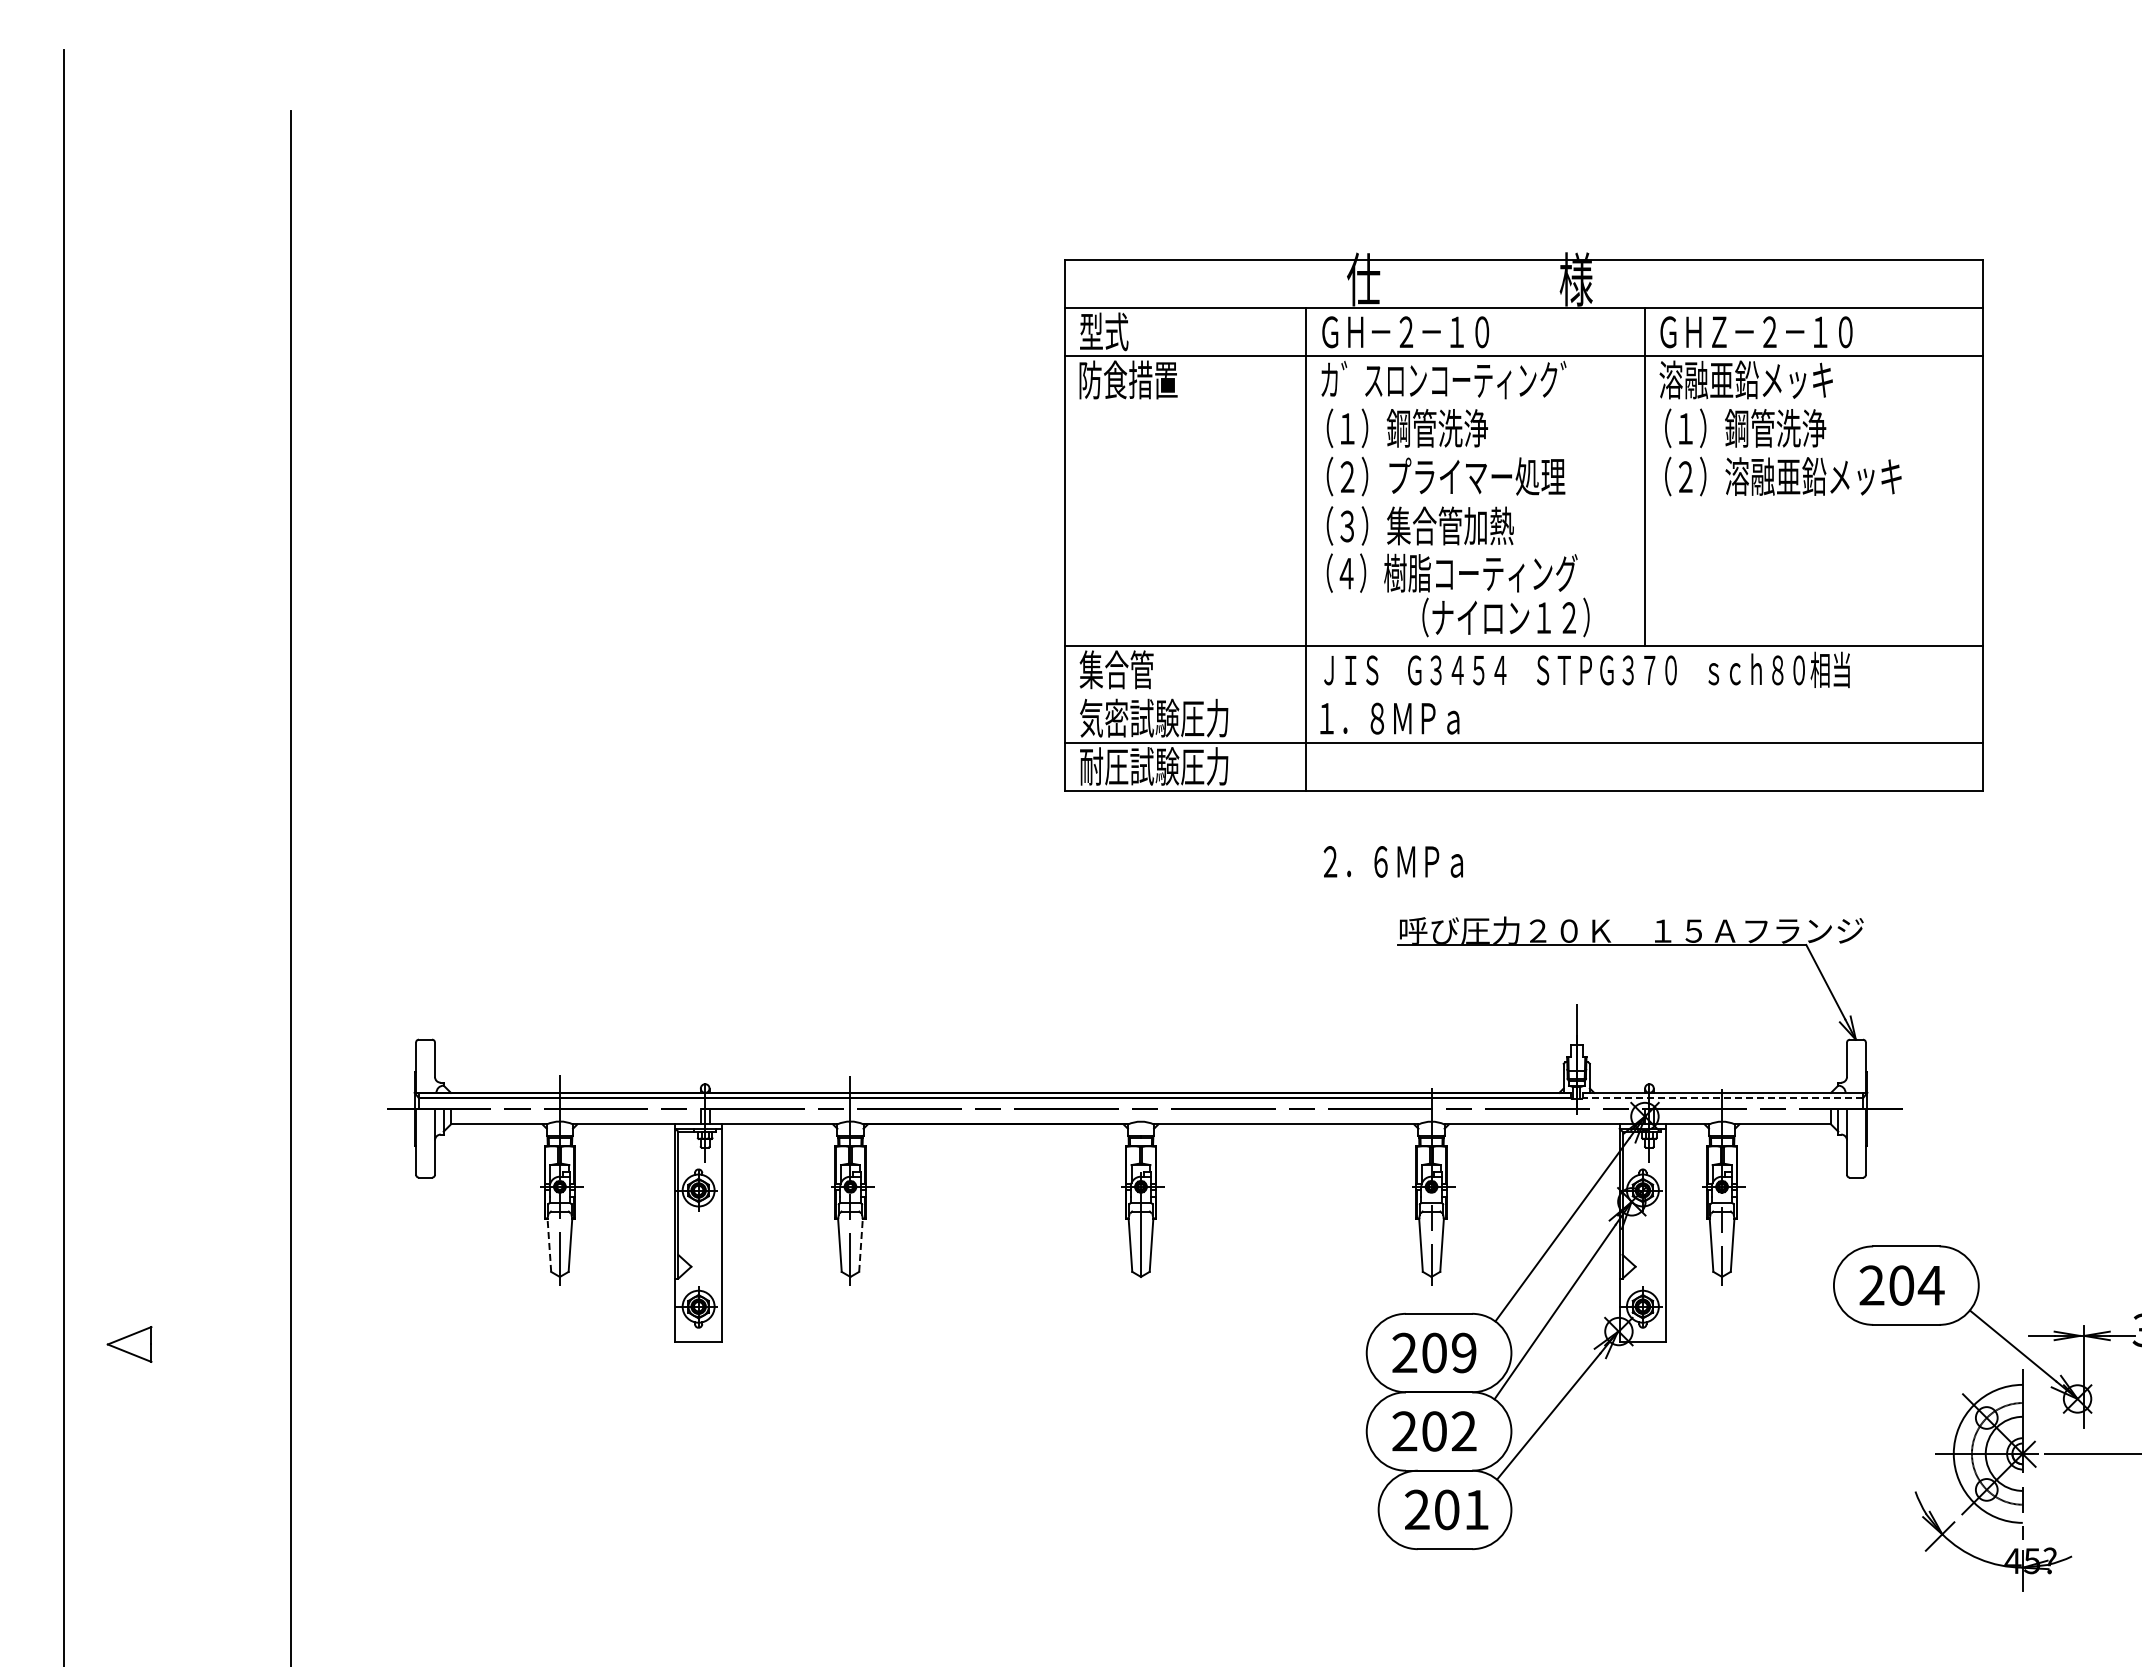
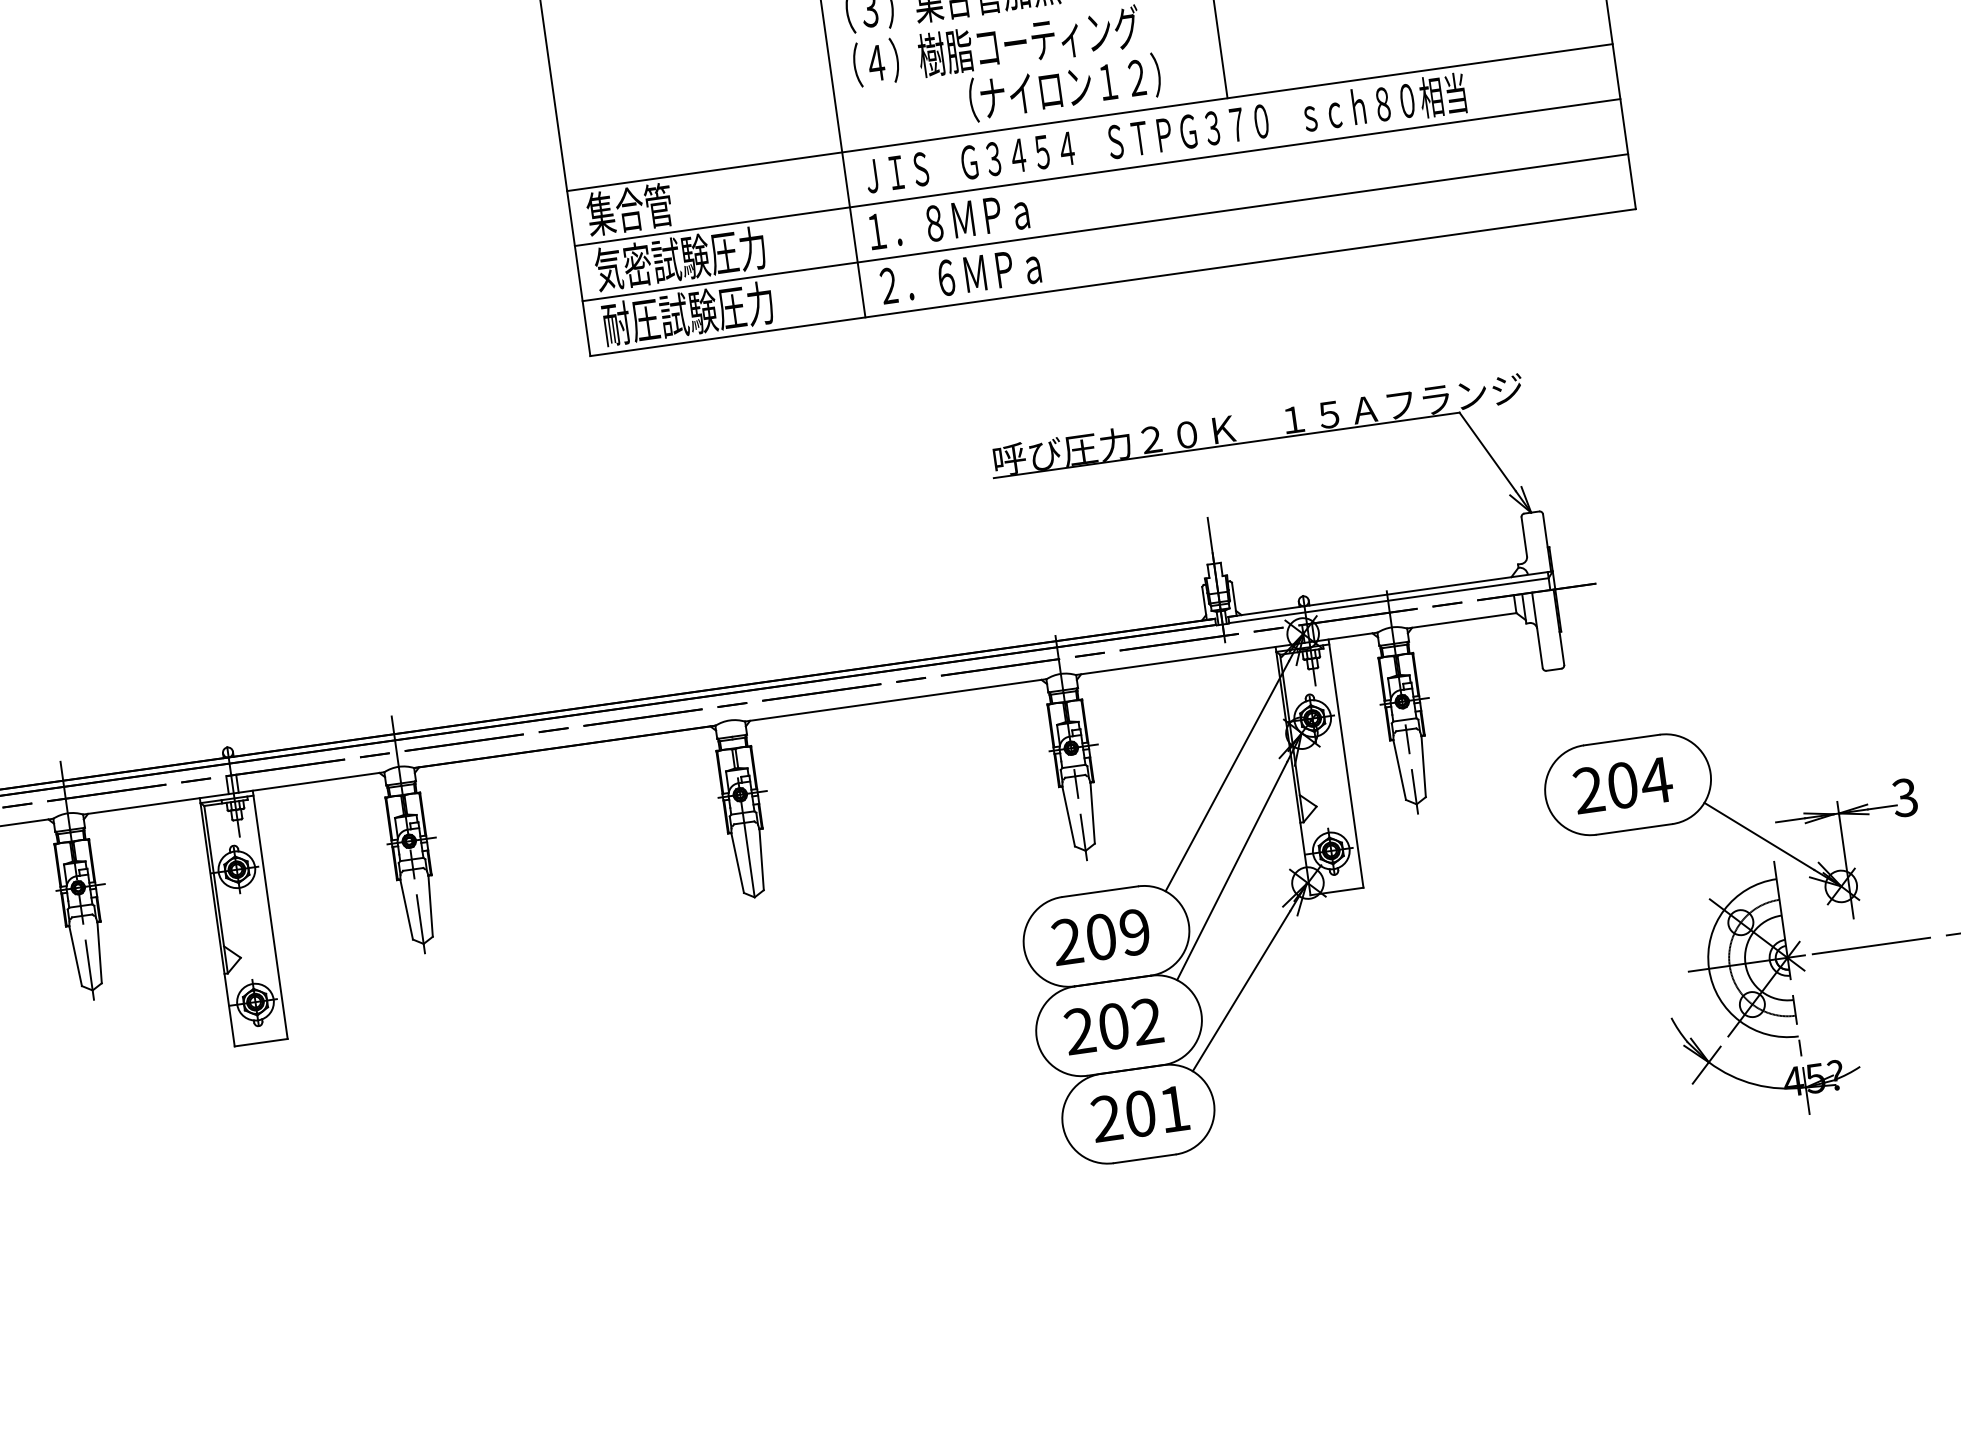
line: (1523, 694) -> (1097, 172), added
text: (1392, 861) -> (959, 275), moved
line: (1722, 1098) -> (1388, 600), dashed -> solid
line: (549, 1245) -> (75, 956), dashed -> solid
line: (860, 1245) -> (430, 906), dashed -> solid

